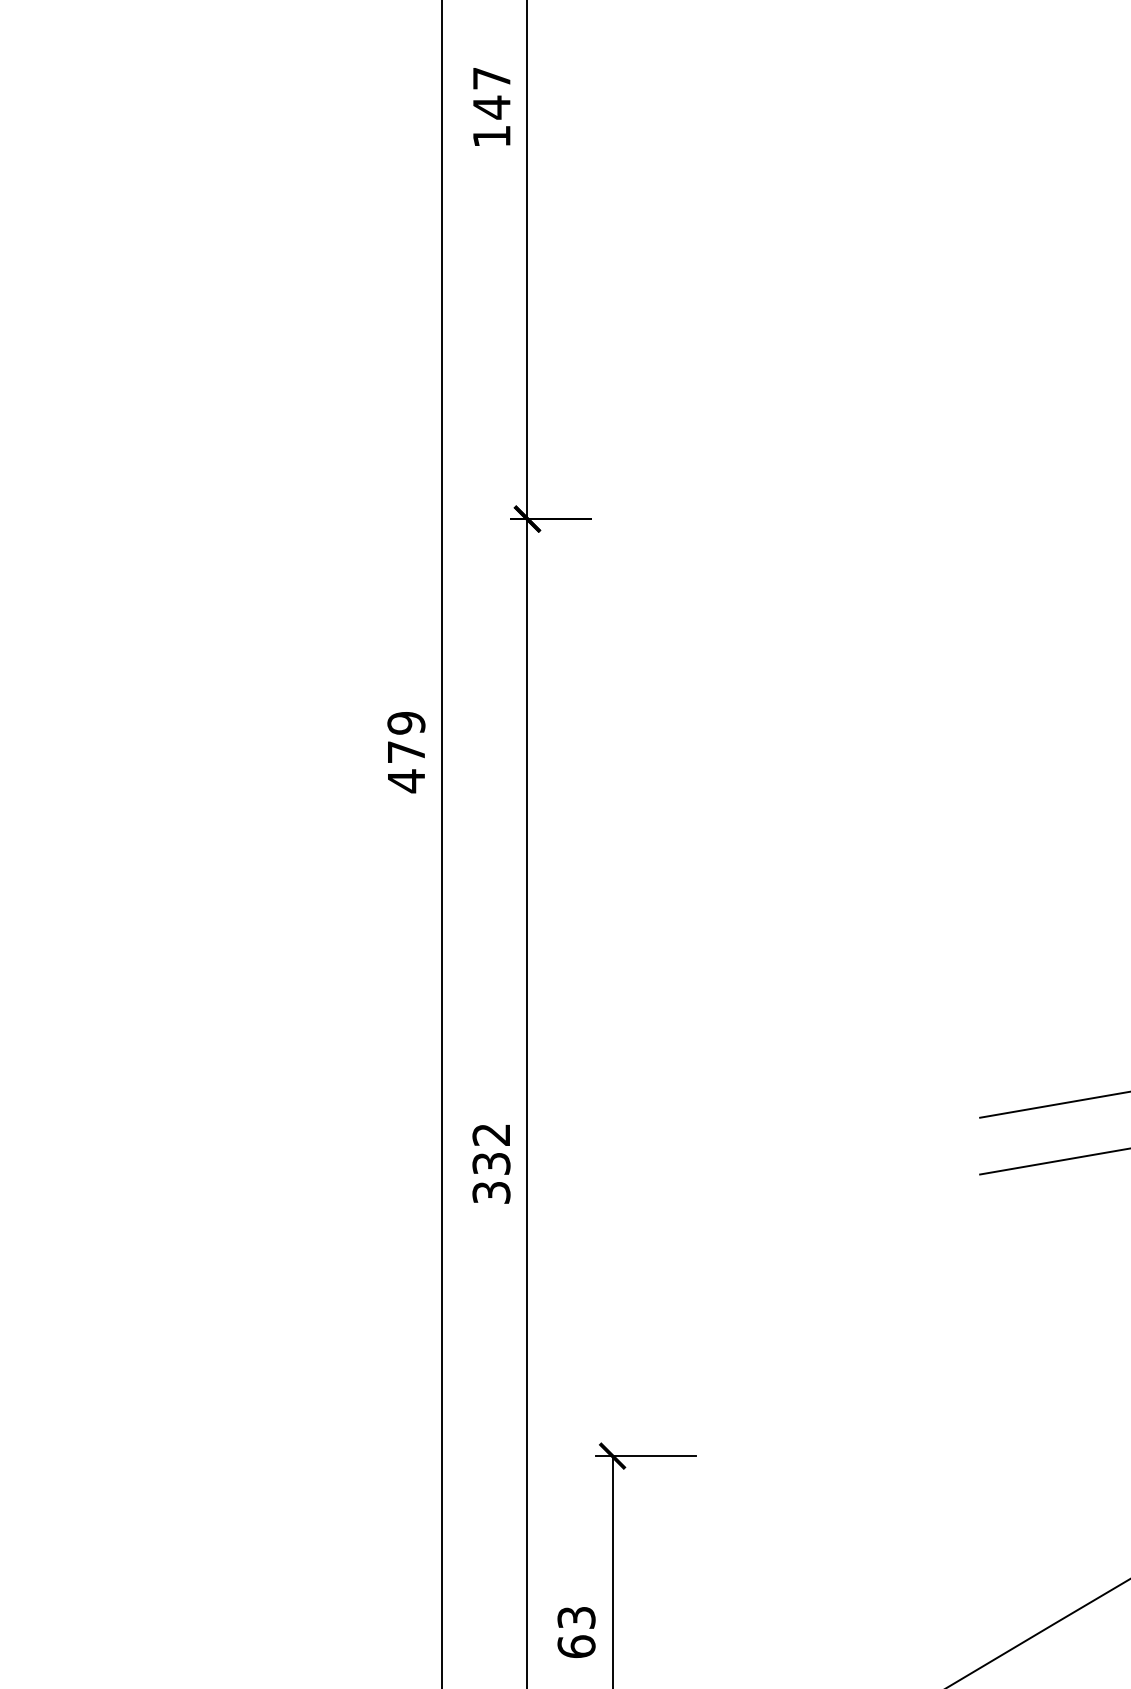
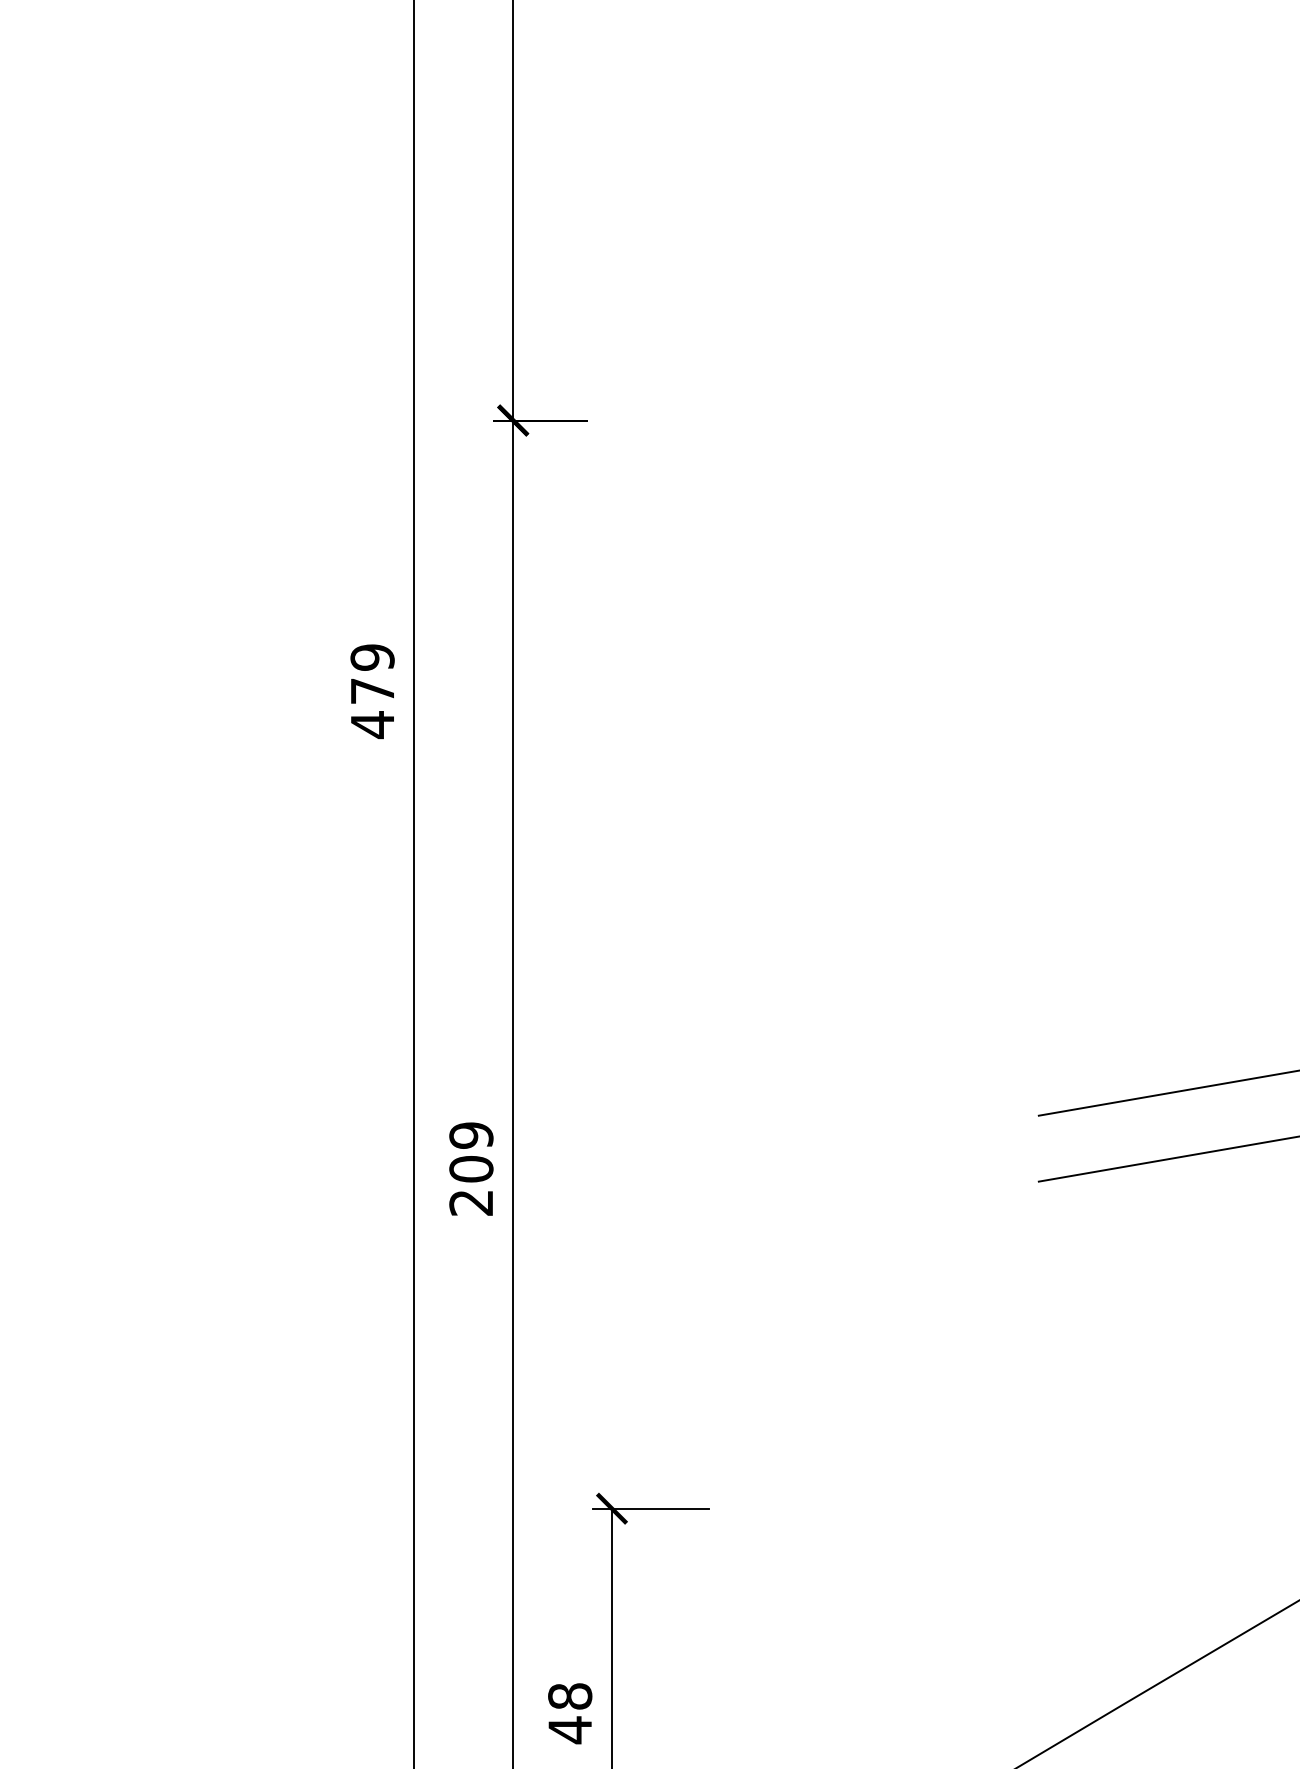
text: (491, 1163) -> (471, 1168), 332 -> 209
text: (576, 1632) -> (570, 1713), 63 -> 48

